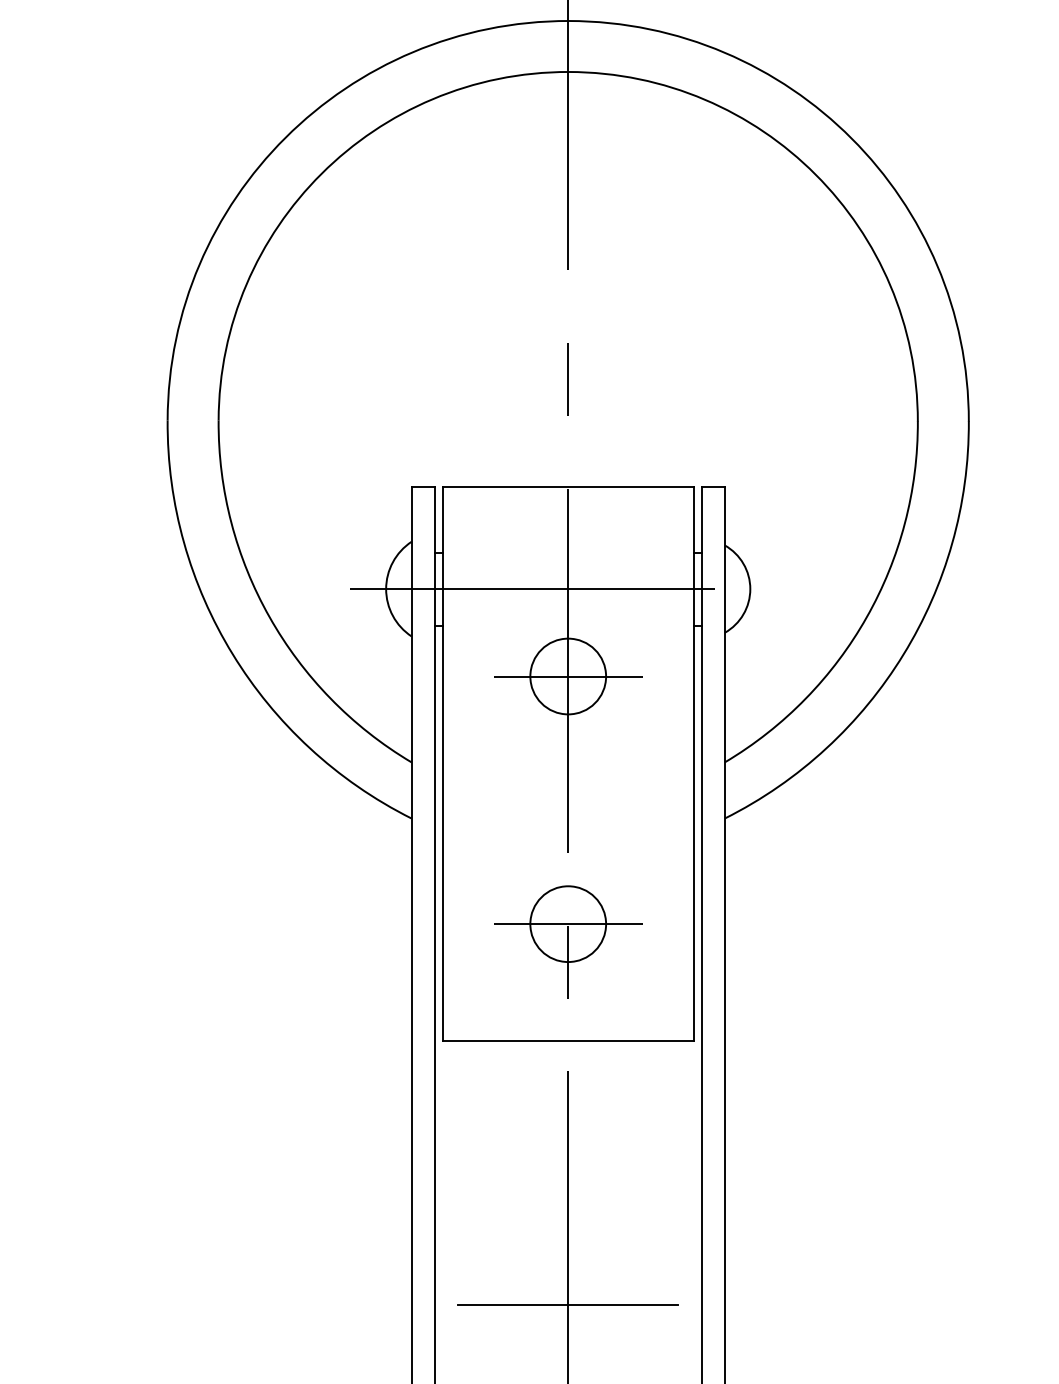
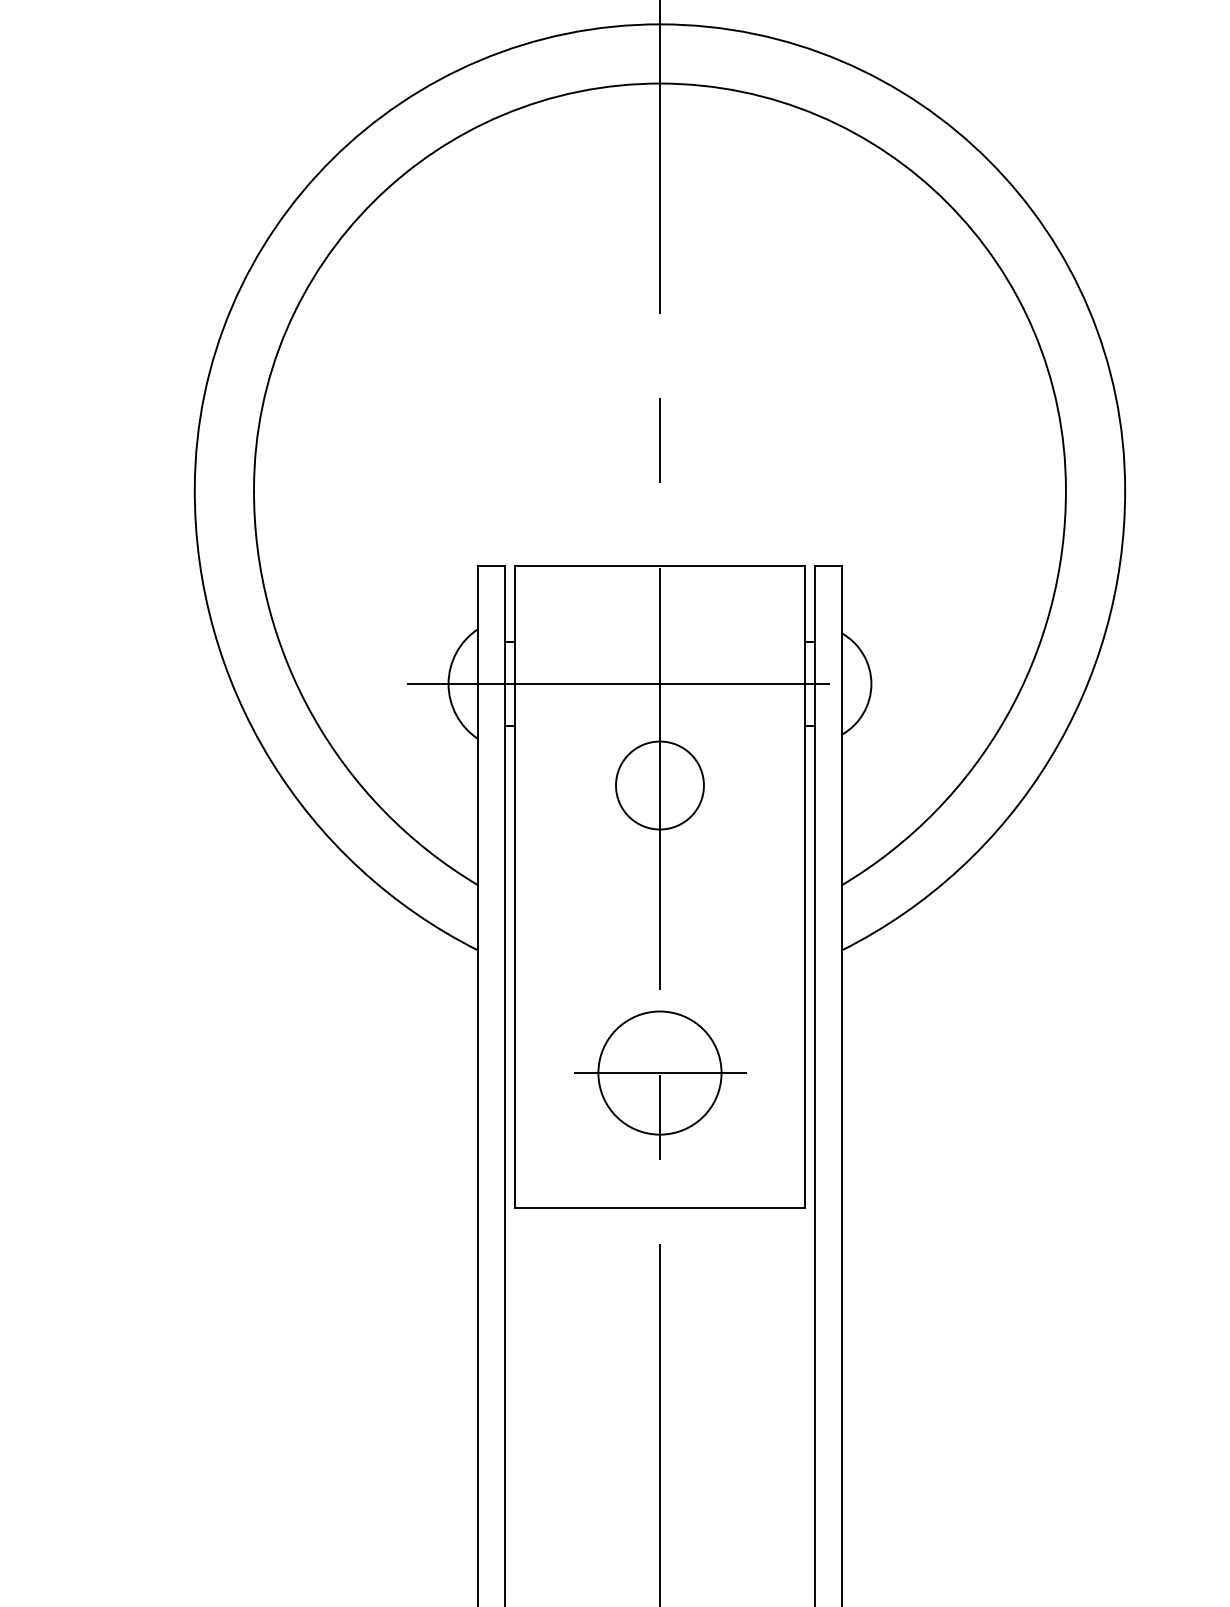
line: (568, 676) -> (660, 785), removed
circle: (567, 924) -> (659, 1073), size x1.4
line: (567, 1305) -> (659, 1515), removed

